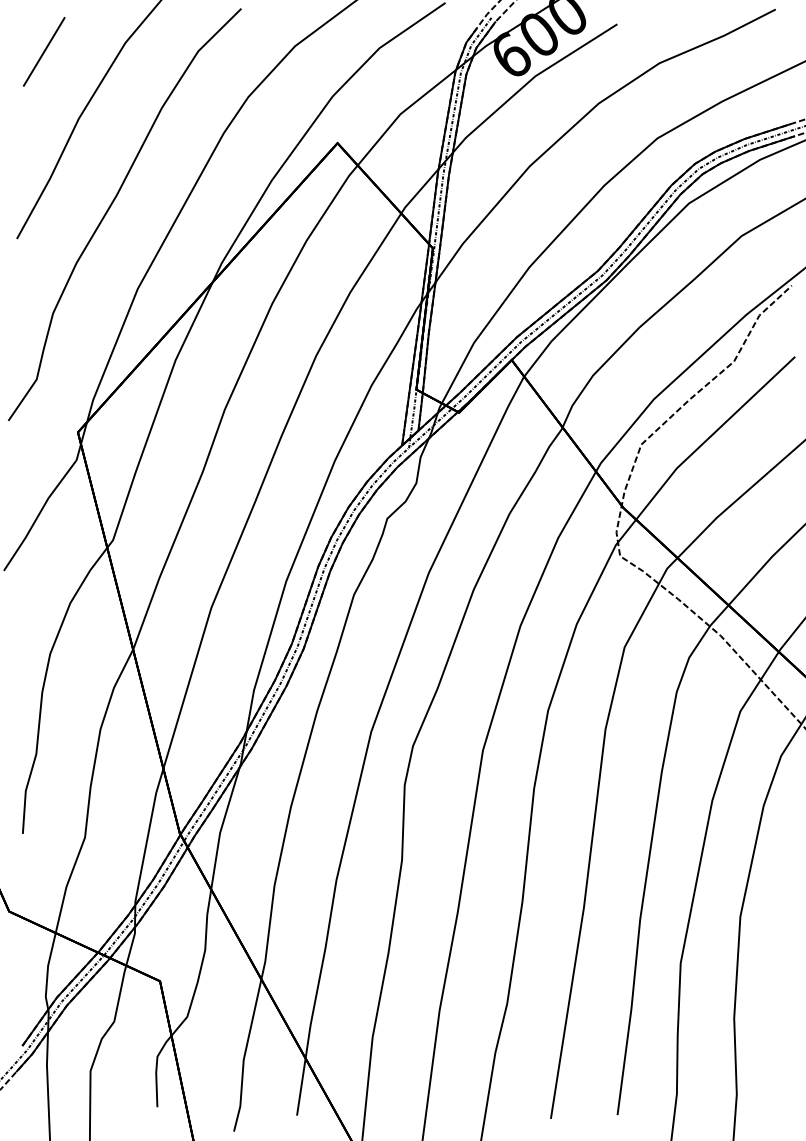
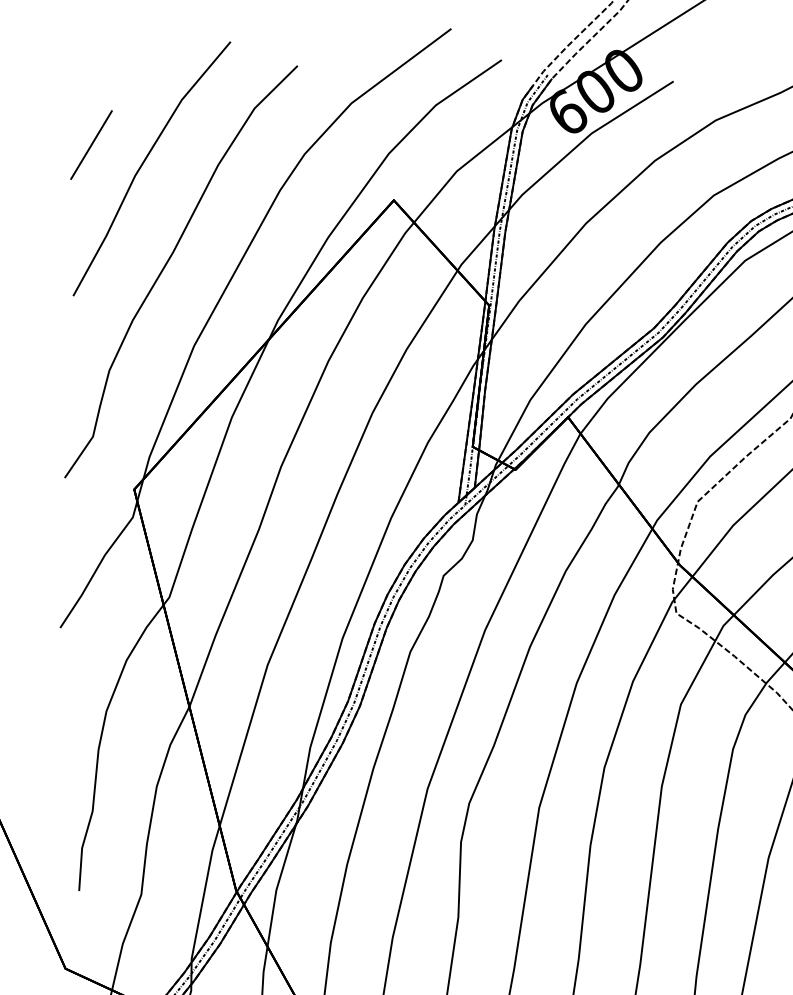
line: (44, 51) -> (91, 144), moved

